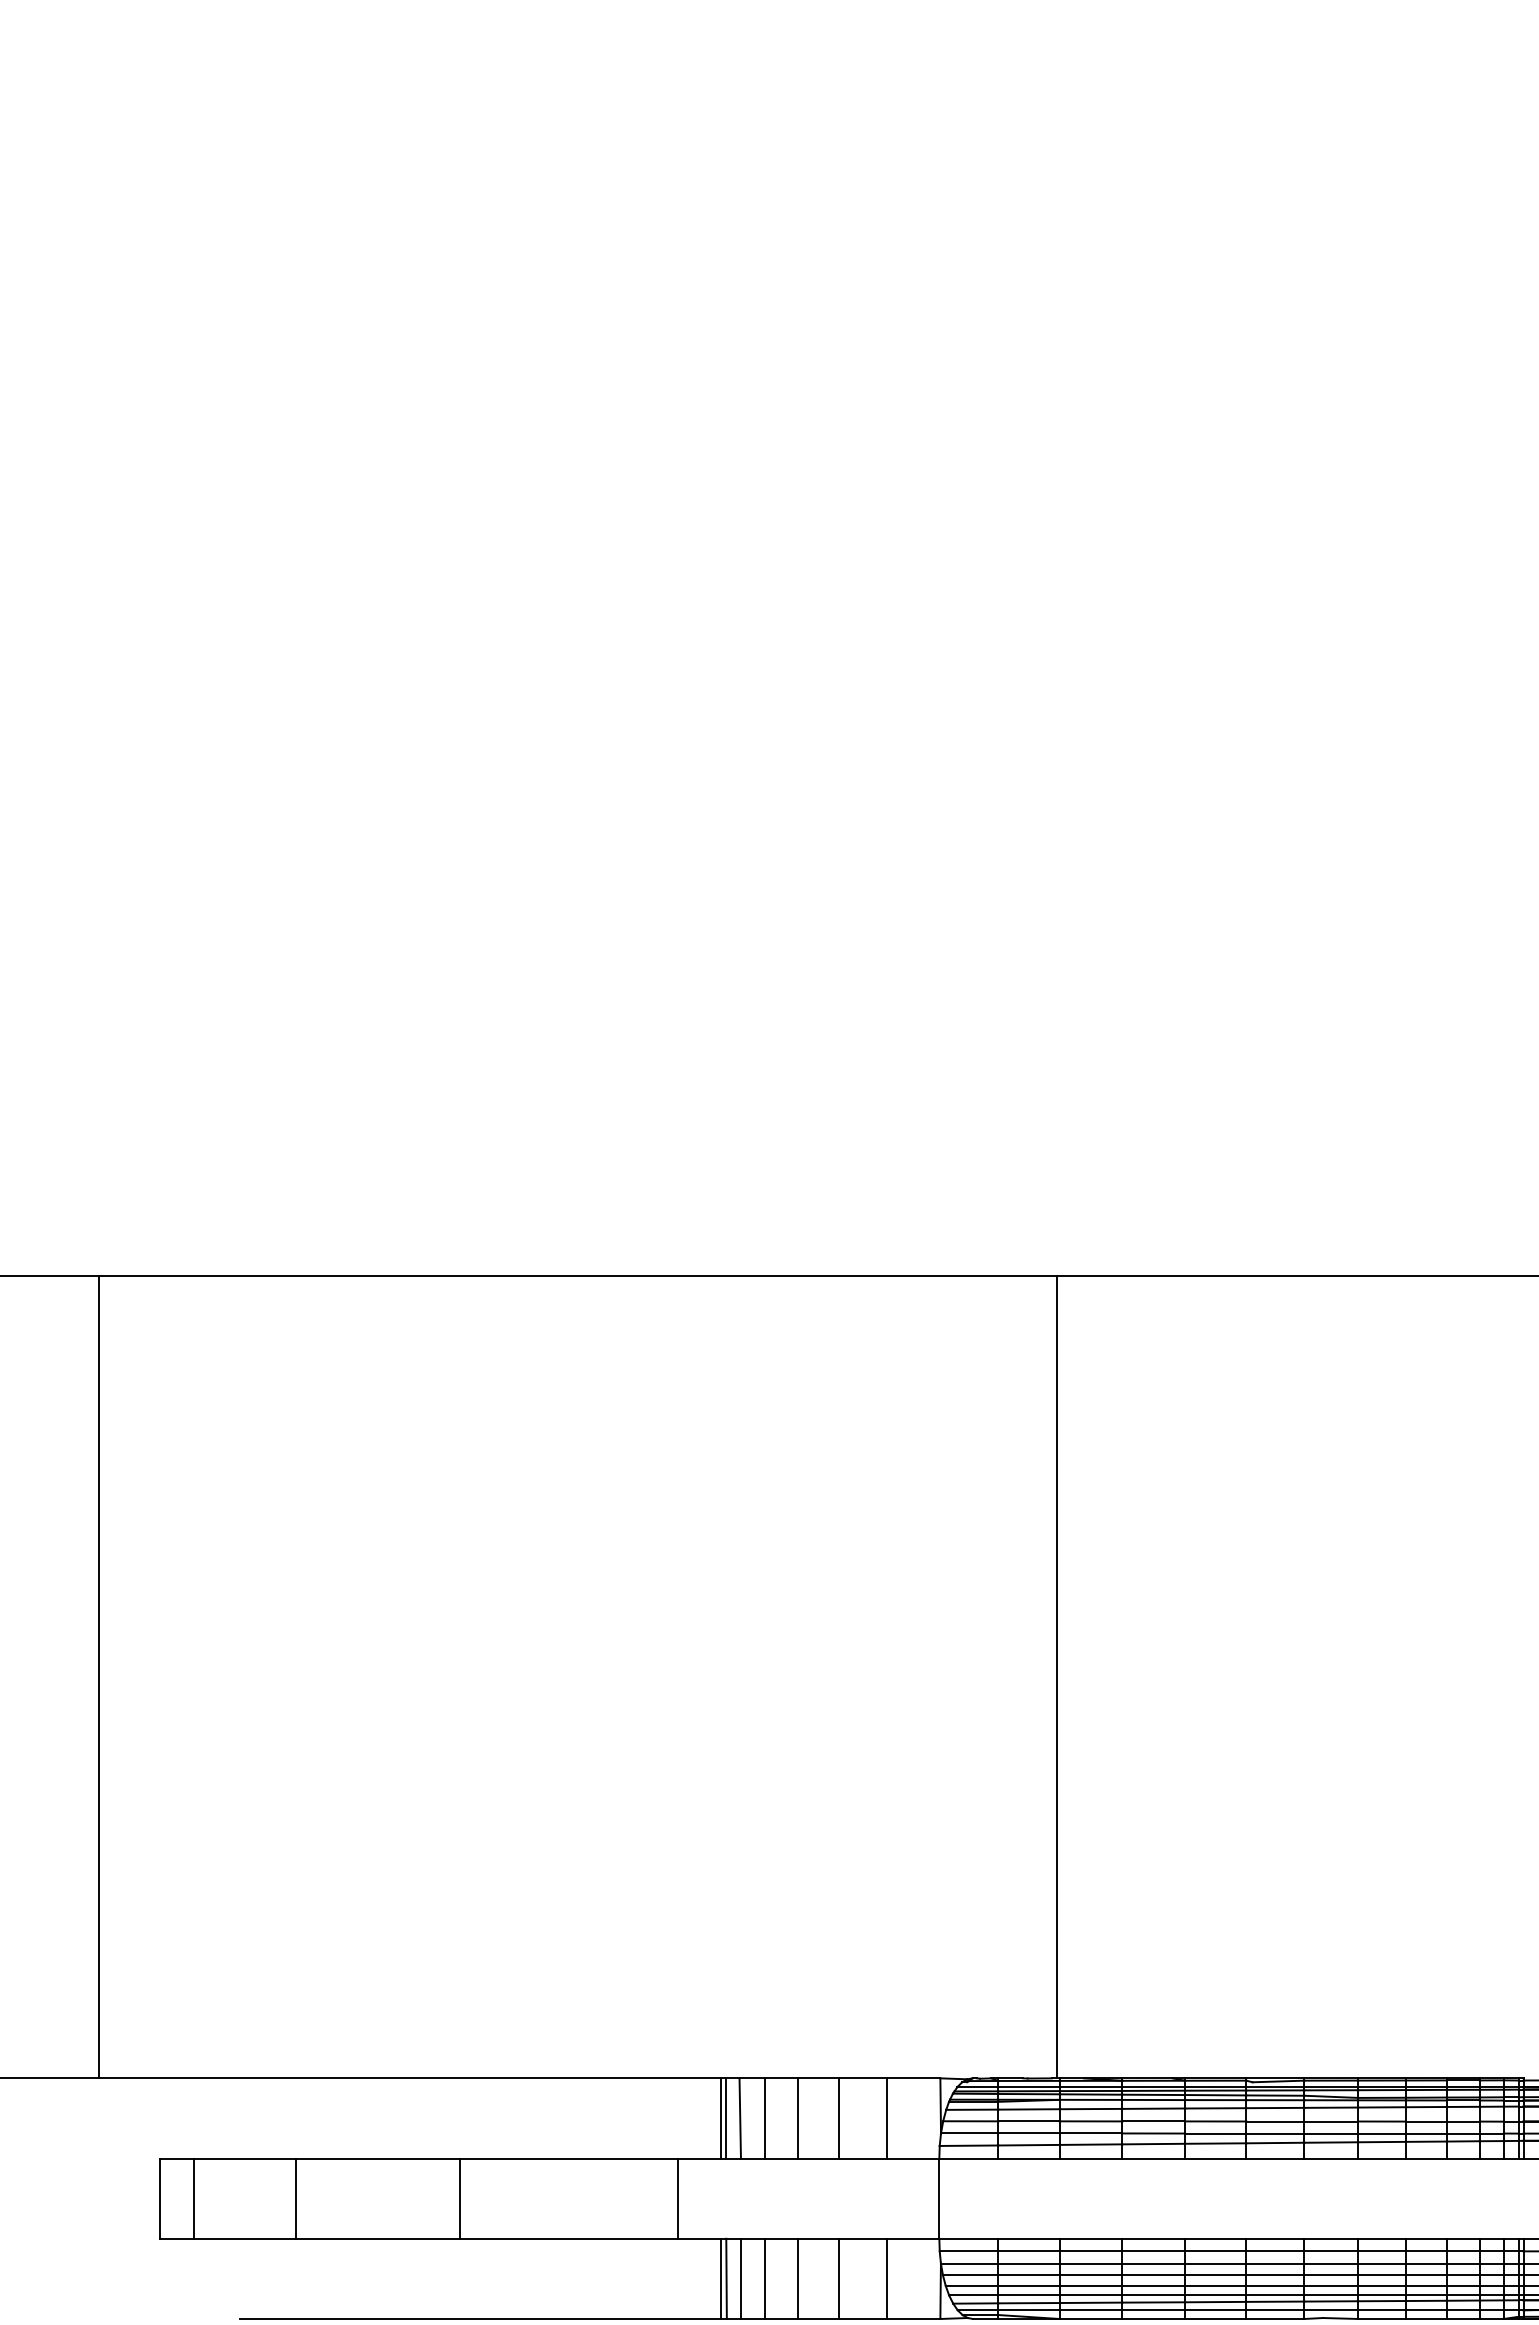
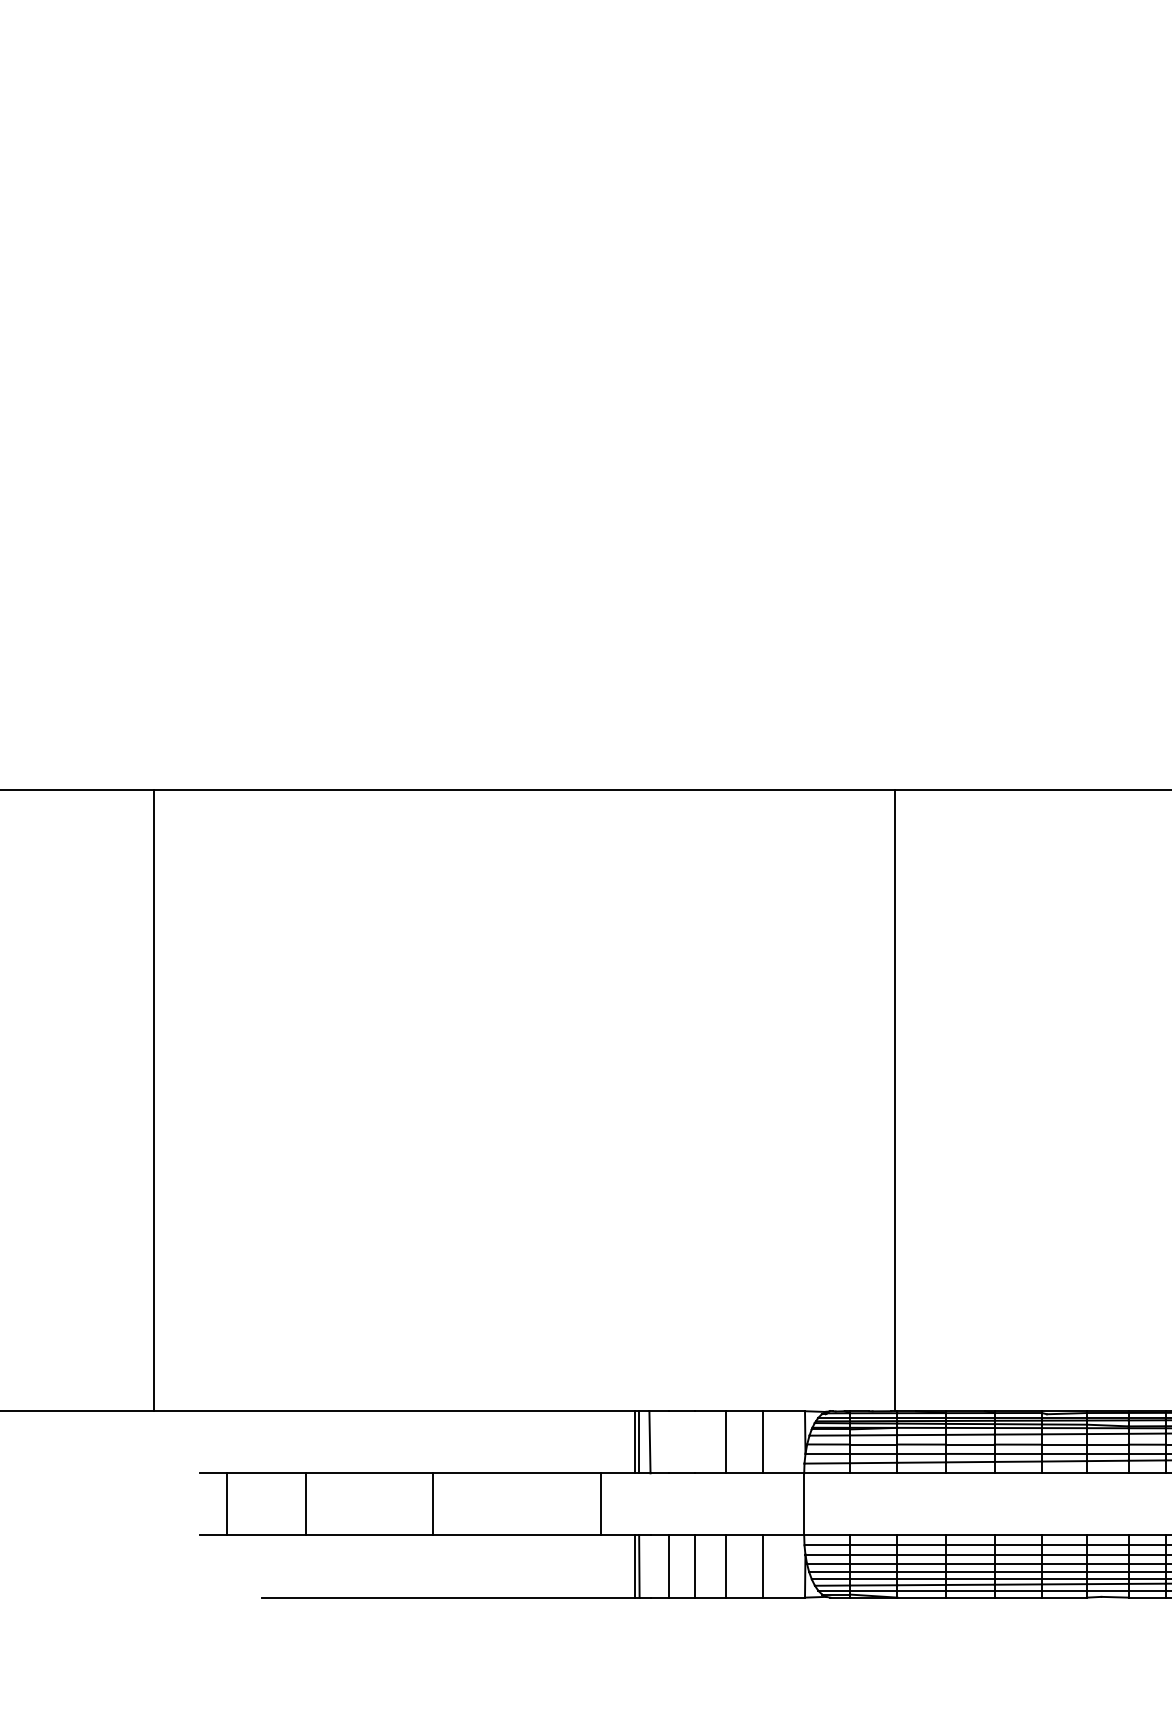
line: (765, 2118) -> (669, 1442), removed
line: (797, 2118) -> (694, 1442), removed
line: (159, 2198) -> (200, 1504), removed
line: (740, 2278) -> (650, 1566), removed

